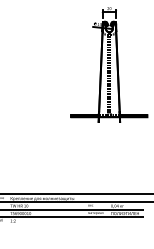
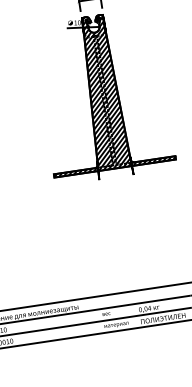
hatch: (109, 69) -> (103, 92), added

